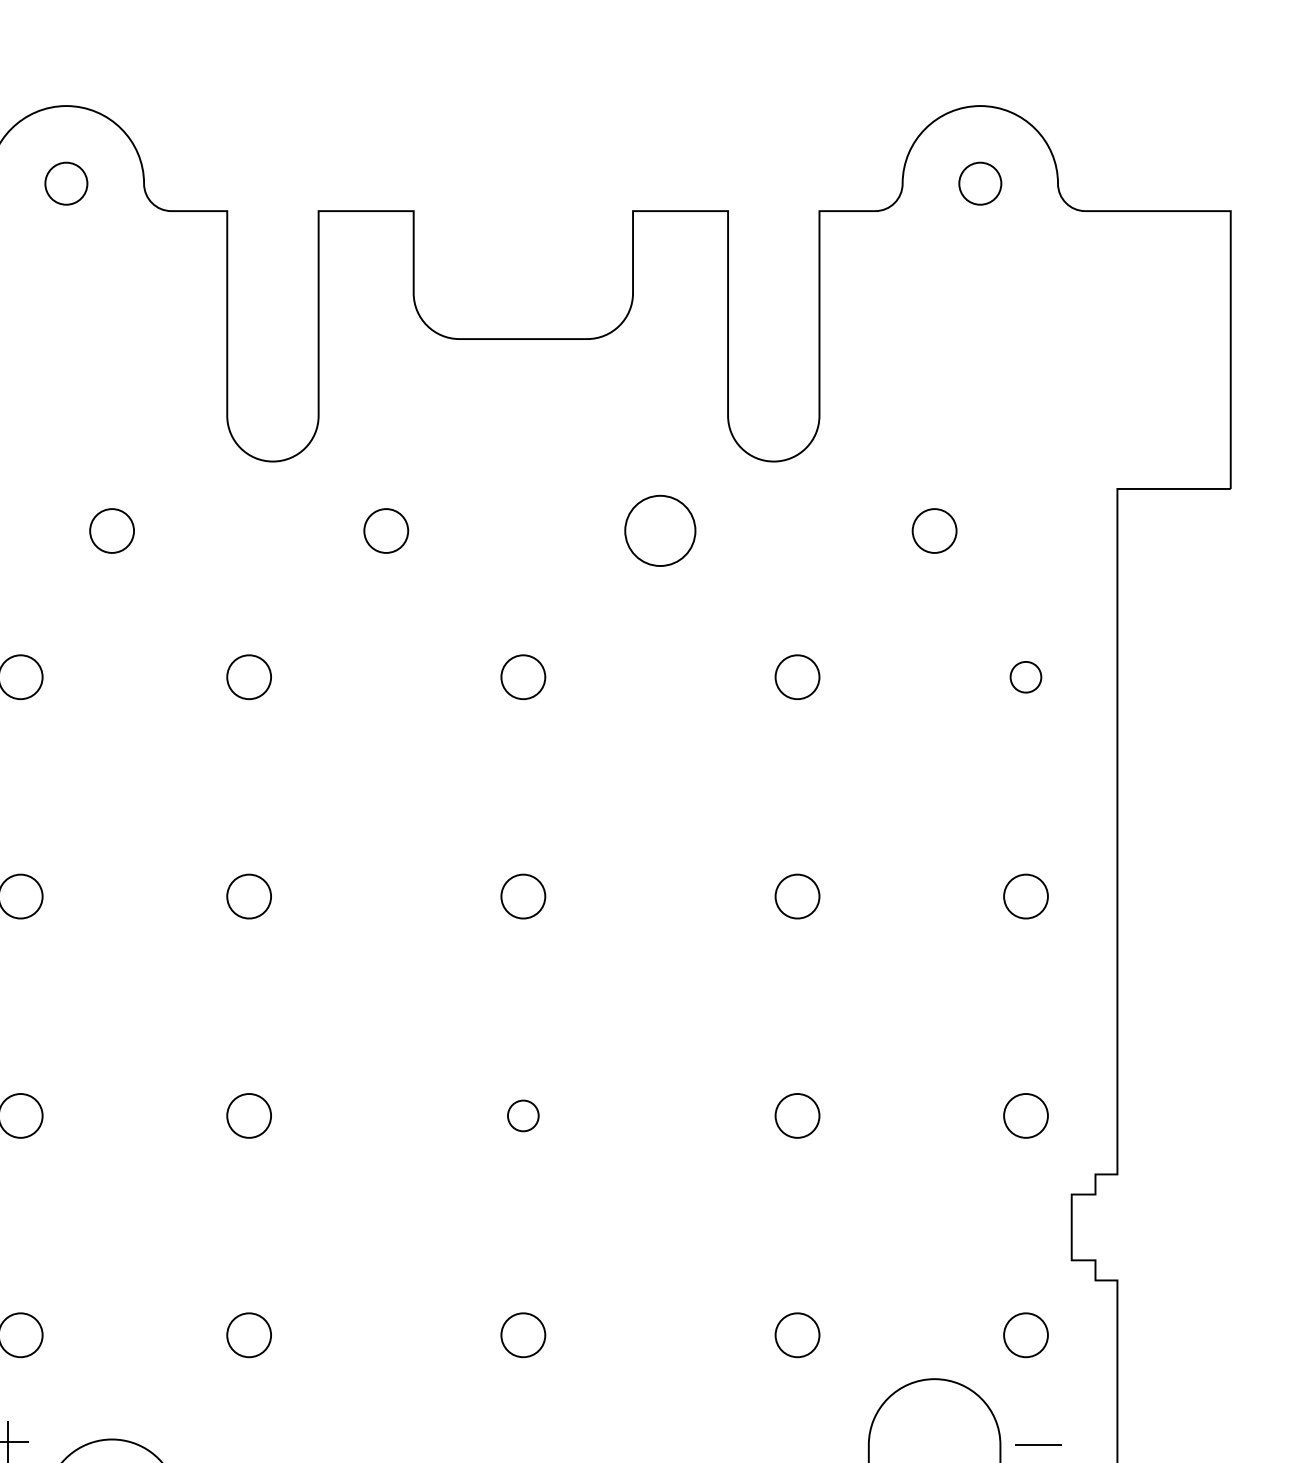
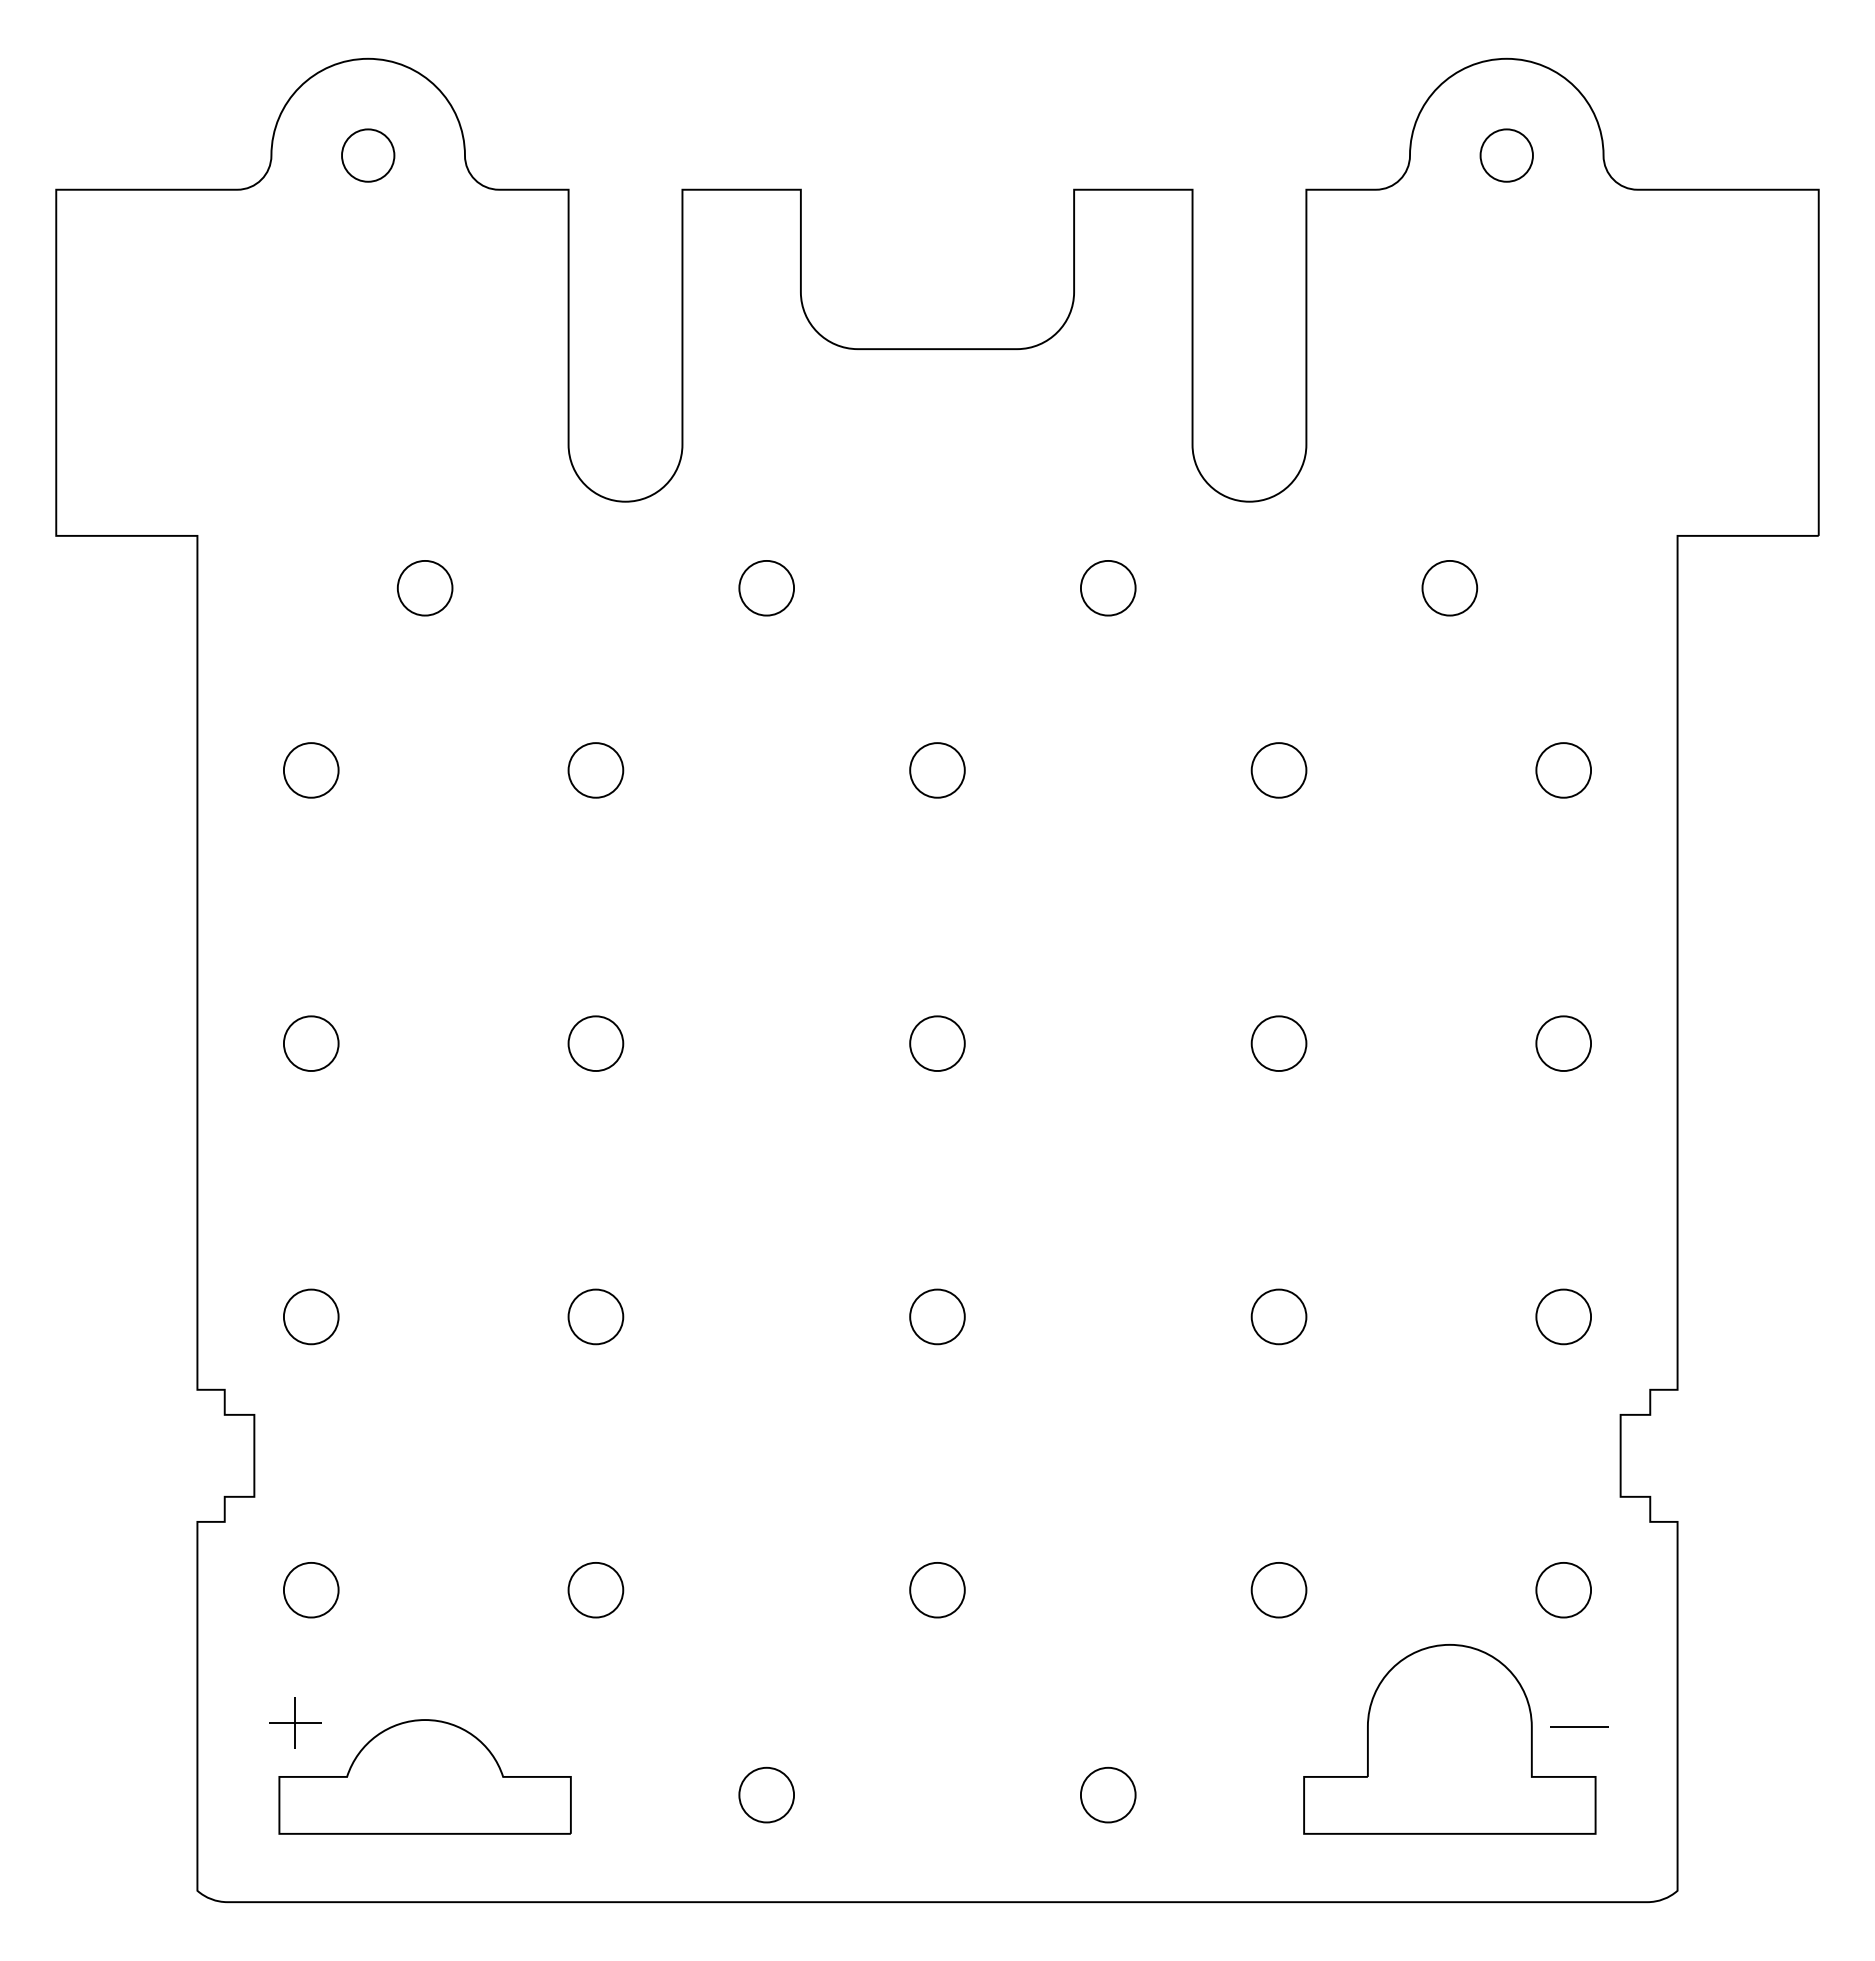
part: (660, 531) -> (1108, 588), size x0.62
part: (1025, 677) -> (1563, 770), size x1.43
part: (523, 1115) -> (937, 1316), size x1.43

